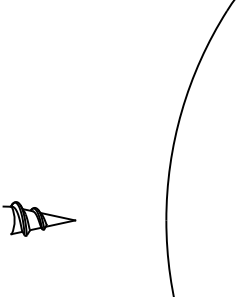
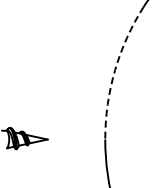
arc: (182, 111) -> (115, 70), solid -> dashed

